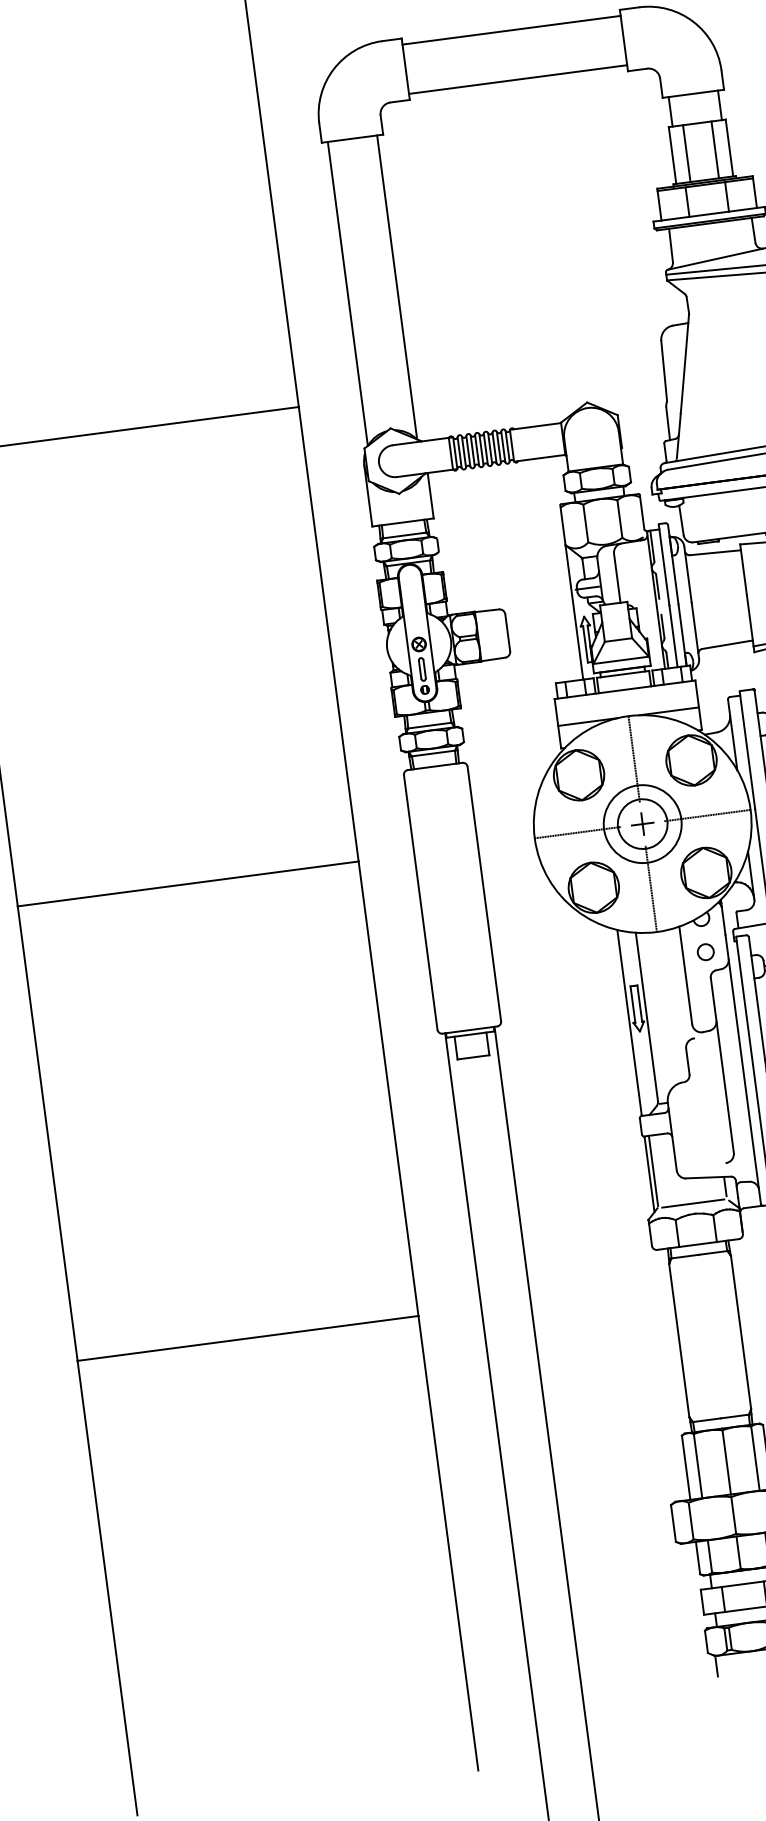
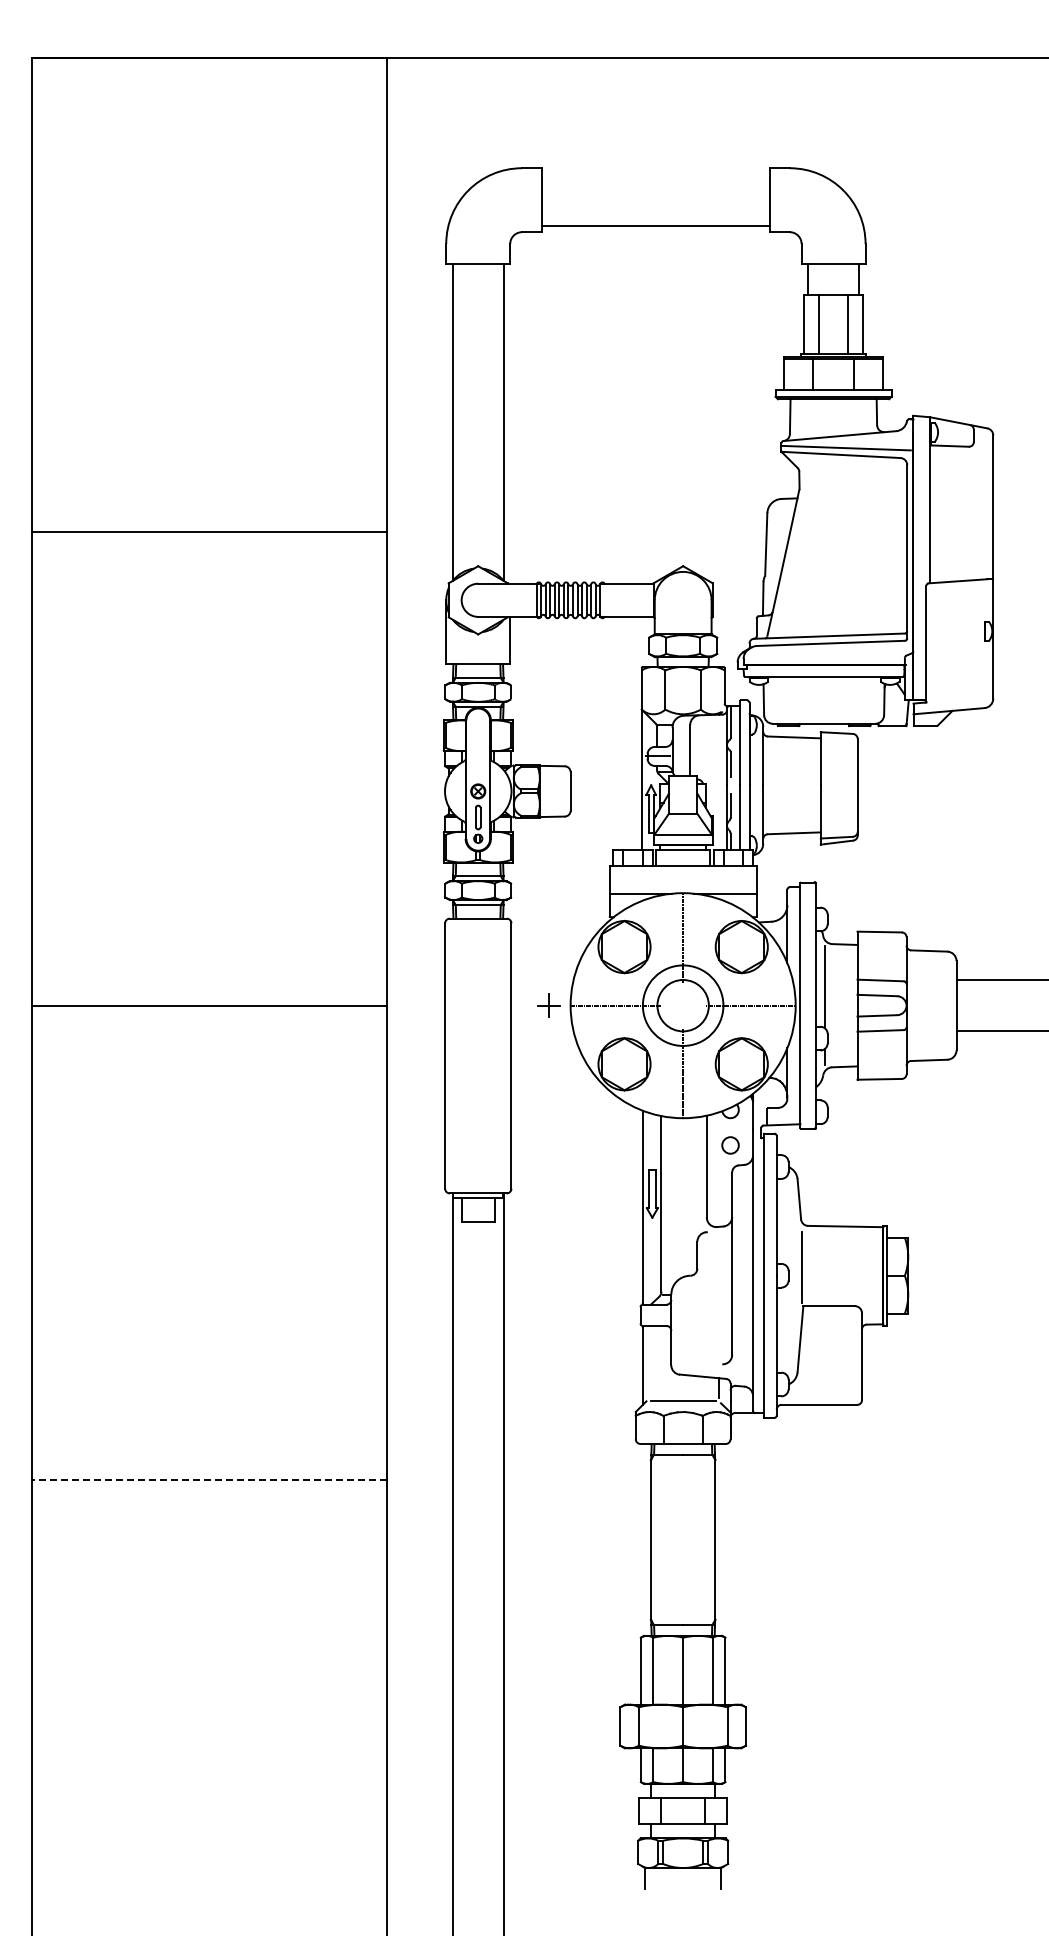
line: (511, 30) -> (655, 174), removed
part: (642, 824) -> (548, 1005), moved
line: (653, 1170) -> (647, 1362), removed
line: (248, 1338) -> (209, 1479), solid -> dashed

